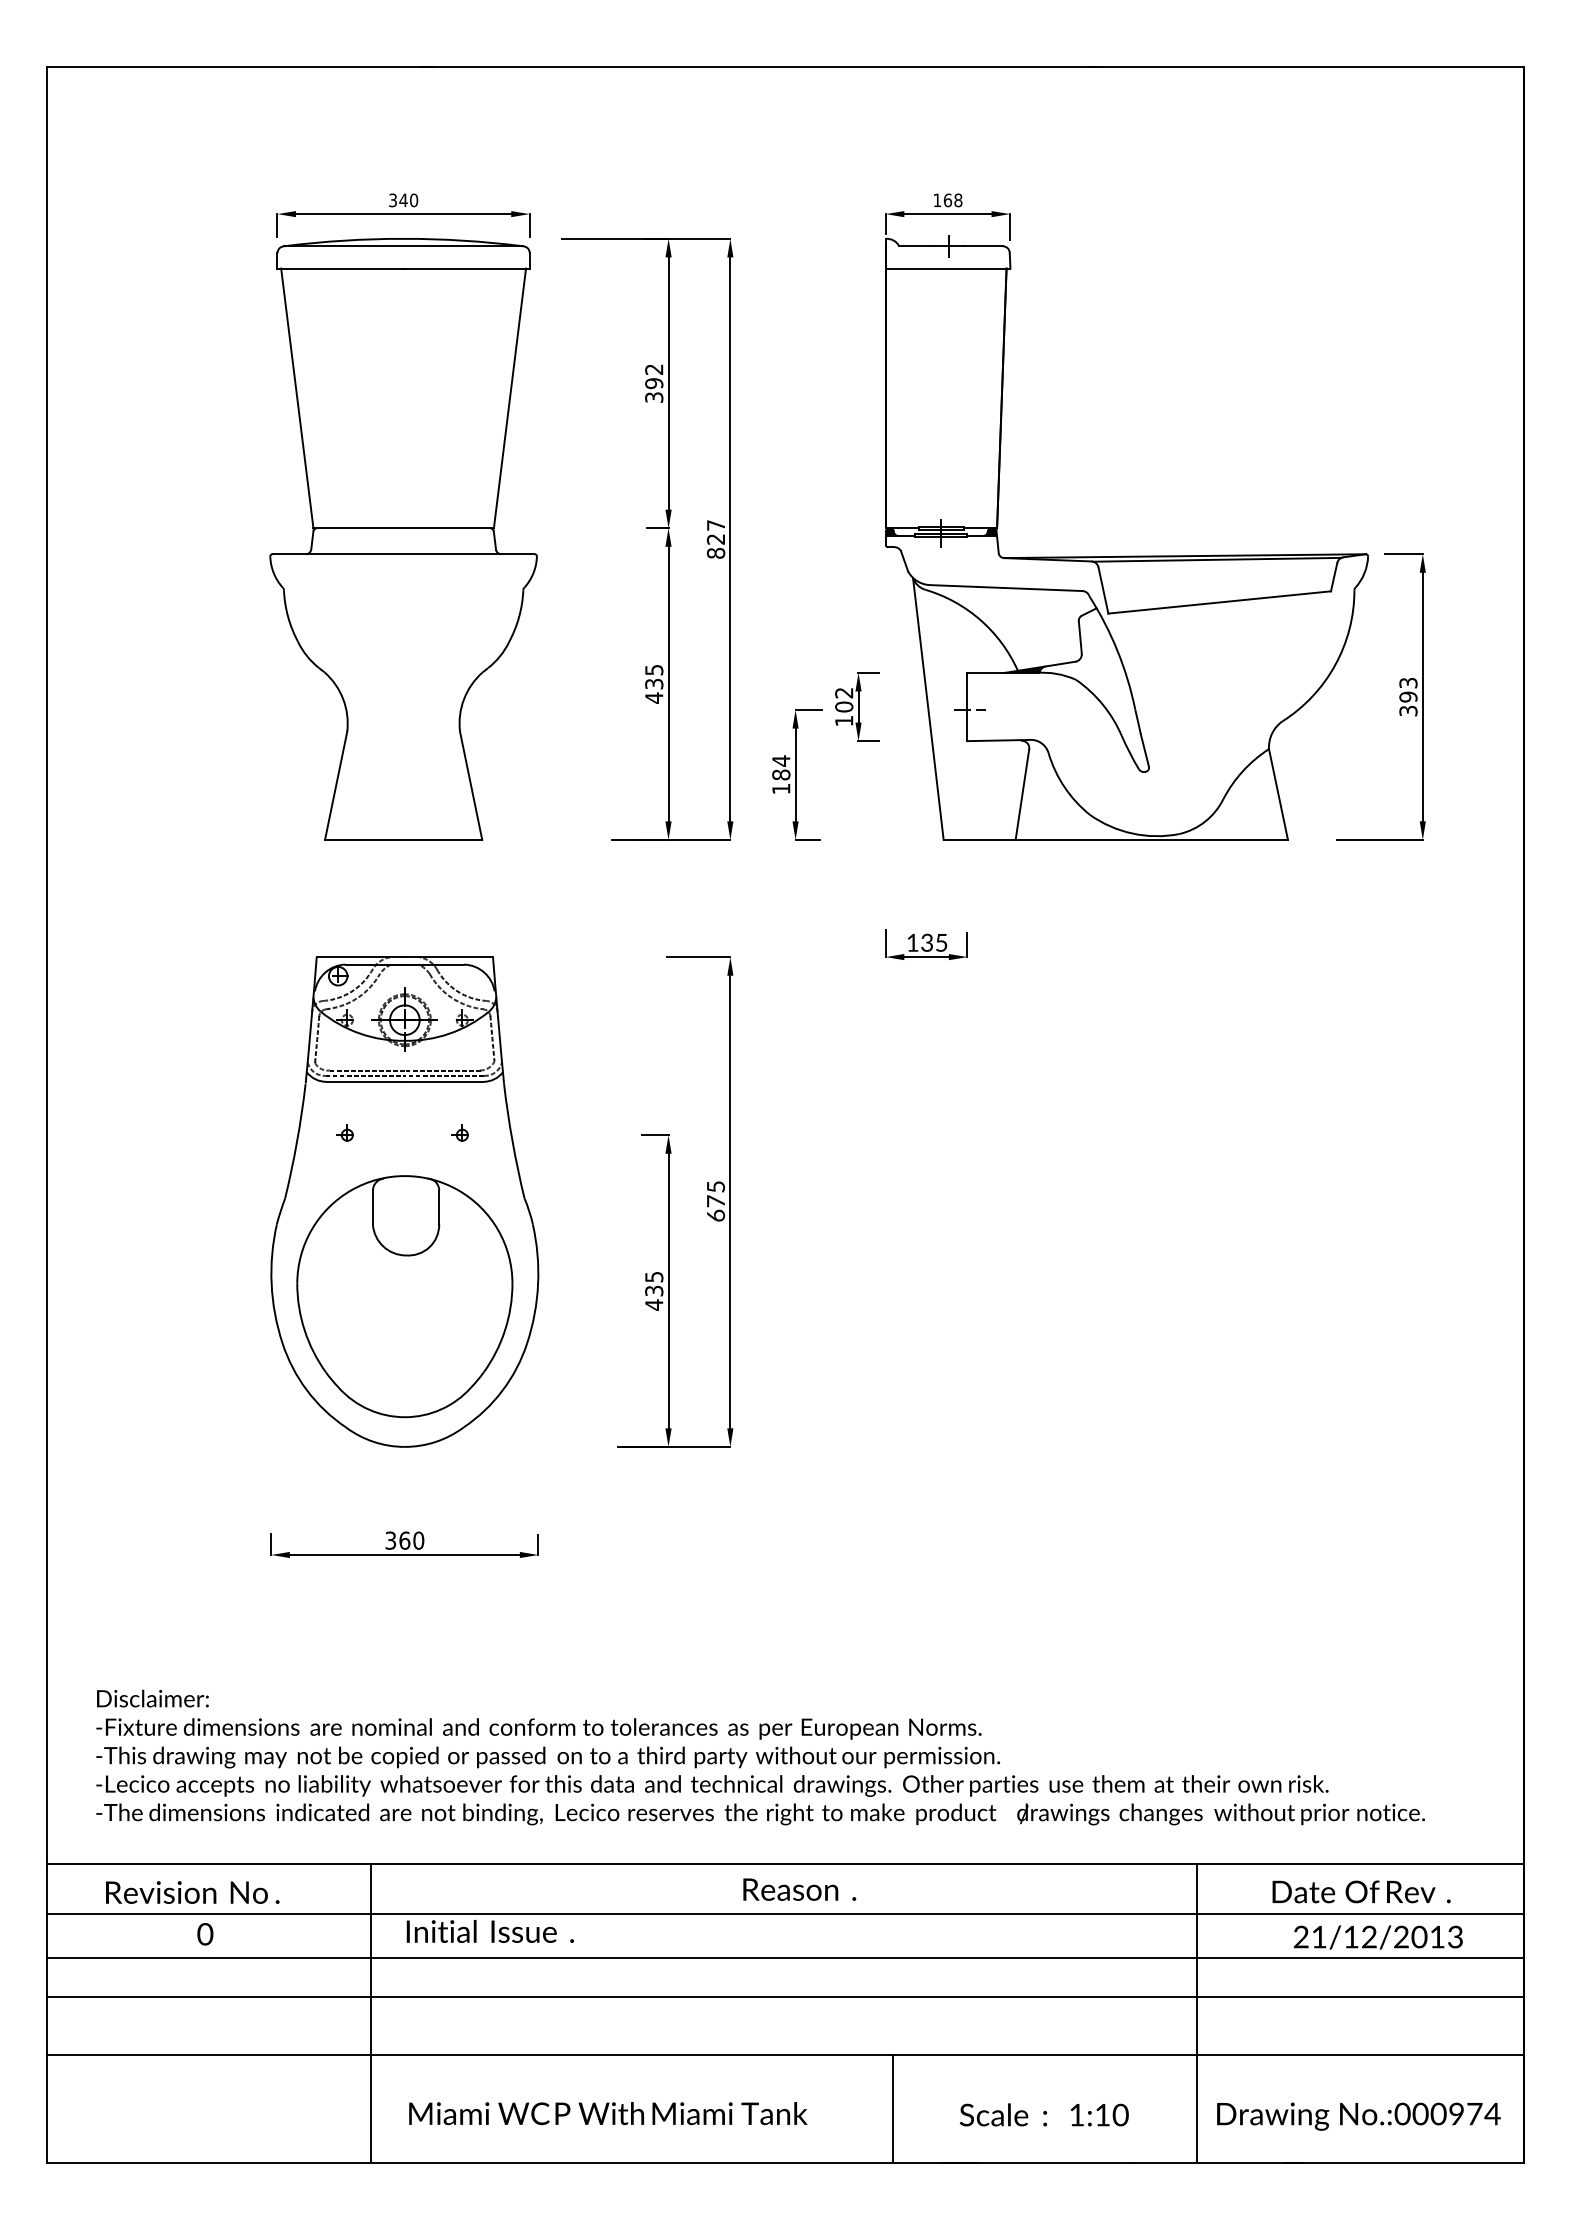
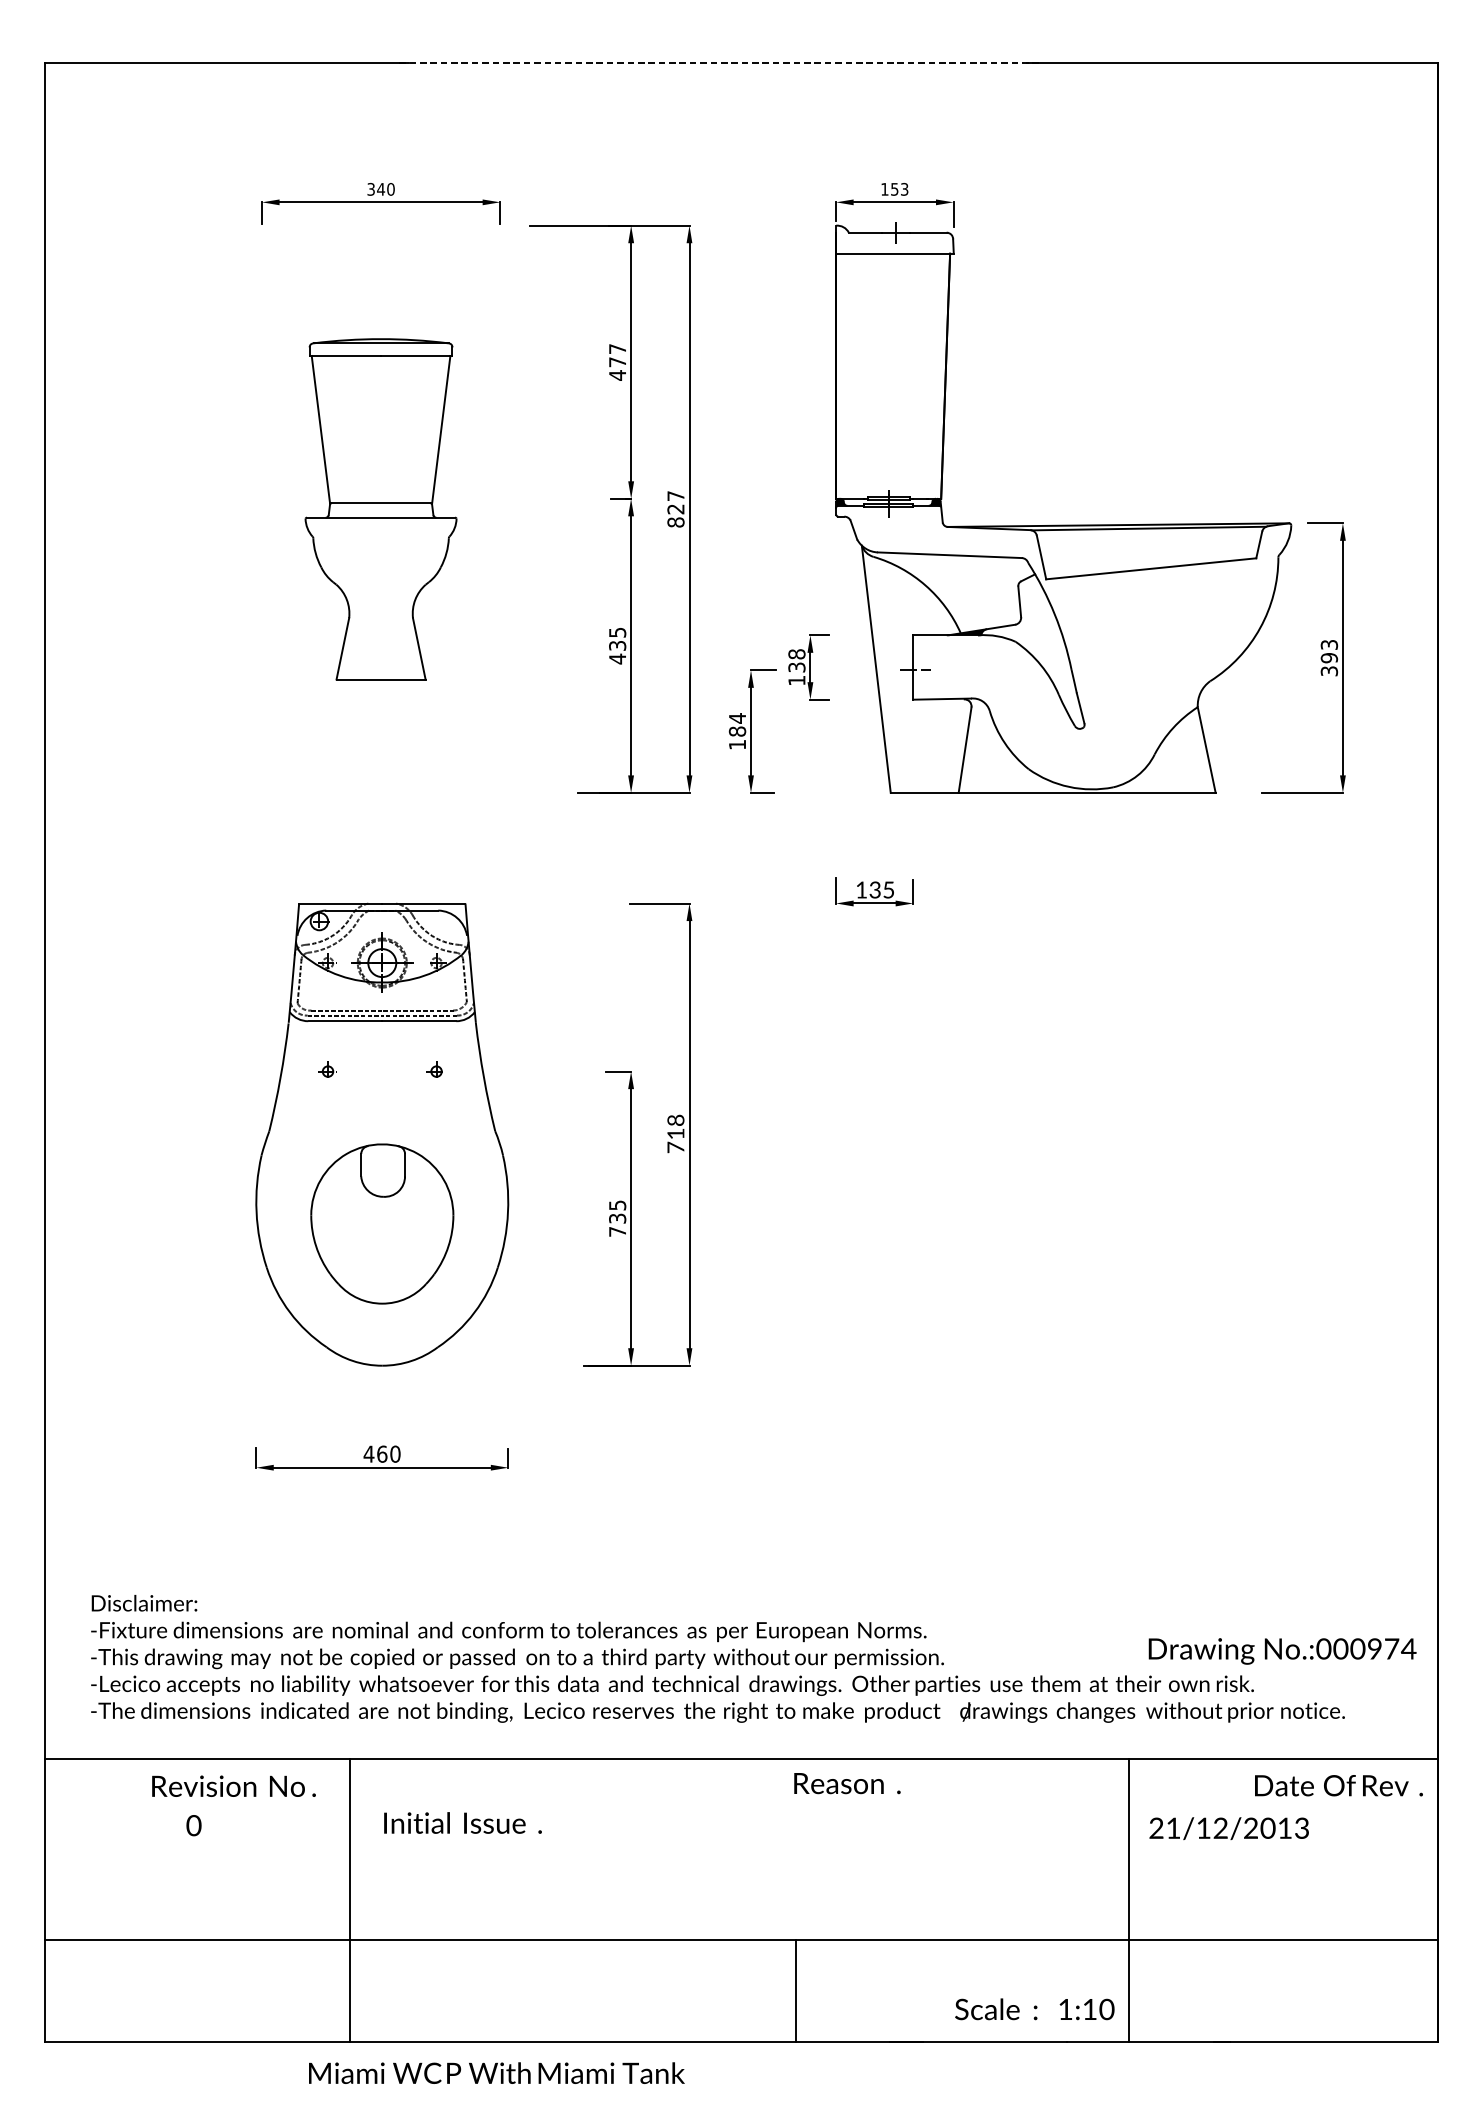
line: (760, 66) -> (717, 63), solid -> dashed
text: (952, 200) -> (899, 189), 168 -> 153
text: (654, 383) -> (617, 362), 392 -> 477
part: (403, 539) -> (381, 509), size x0.6
text: (844, 699) -> (797, 660), 102 -> 138
text: (715, 1201) -> (675, 1134), 675 -> 718
part: (404, 1296) -> (381, 1223), size x0.7
text: (654, 1304) -> (617, 1231), 435 -> 735
text: (390, 1540) -> (368, 1454), 360 -> 460
text: (799, 1889) -> (847, 1783), moved
text: (1361, 1891) -> (1338, 1785), moved
text: (192, 1892) -> (233, 1786), moved
line: (785, 1914) -> (741, 1806), removed
text: (1377, 1937) -> (1228, 1828), moved
line: (785, 1958) -> (741, 1848), removed
line: (785, 1997) -> (741, 1885), removed
line: (892, 2109) -> (795, 1991), moved
text: (608, 2113) -> (497, 2073), moved
text: (1043, 2114) -> (1034, 2008), moved
text: (1358, 2116) -> (1282, 1651), moved

